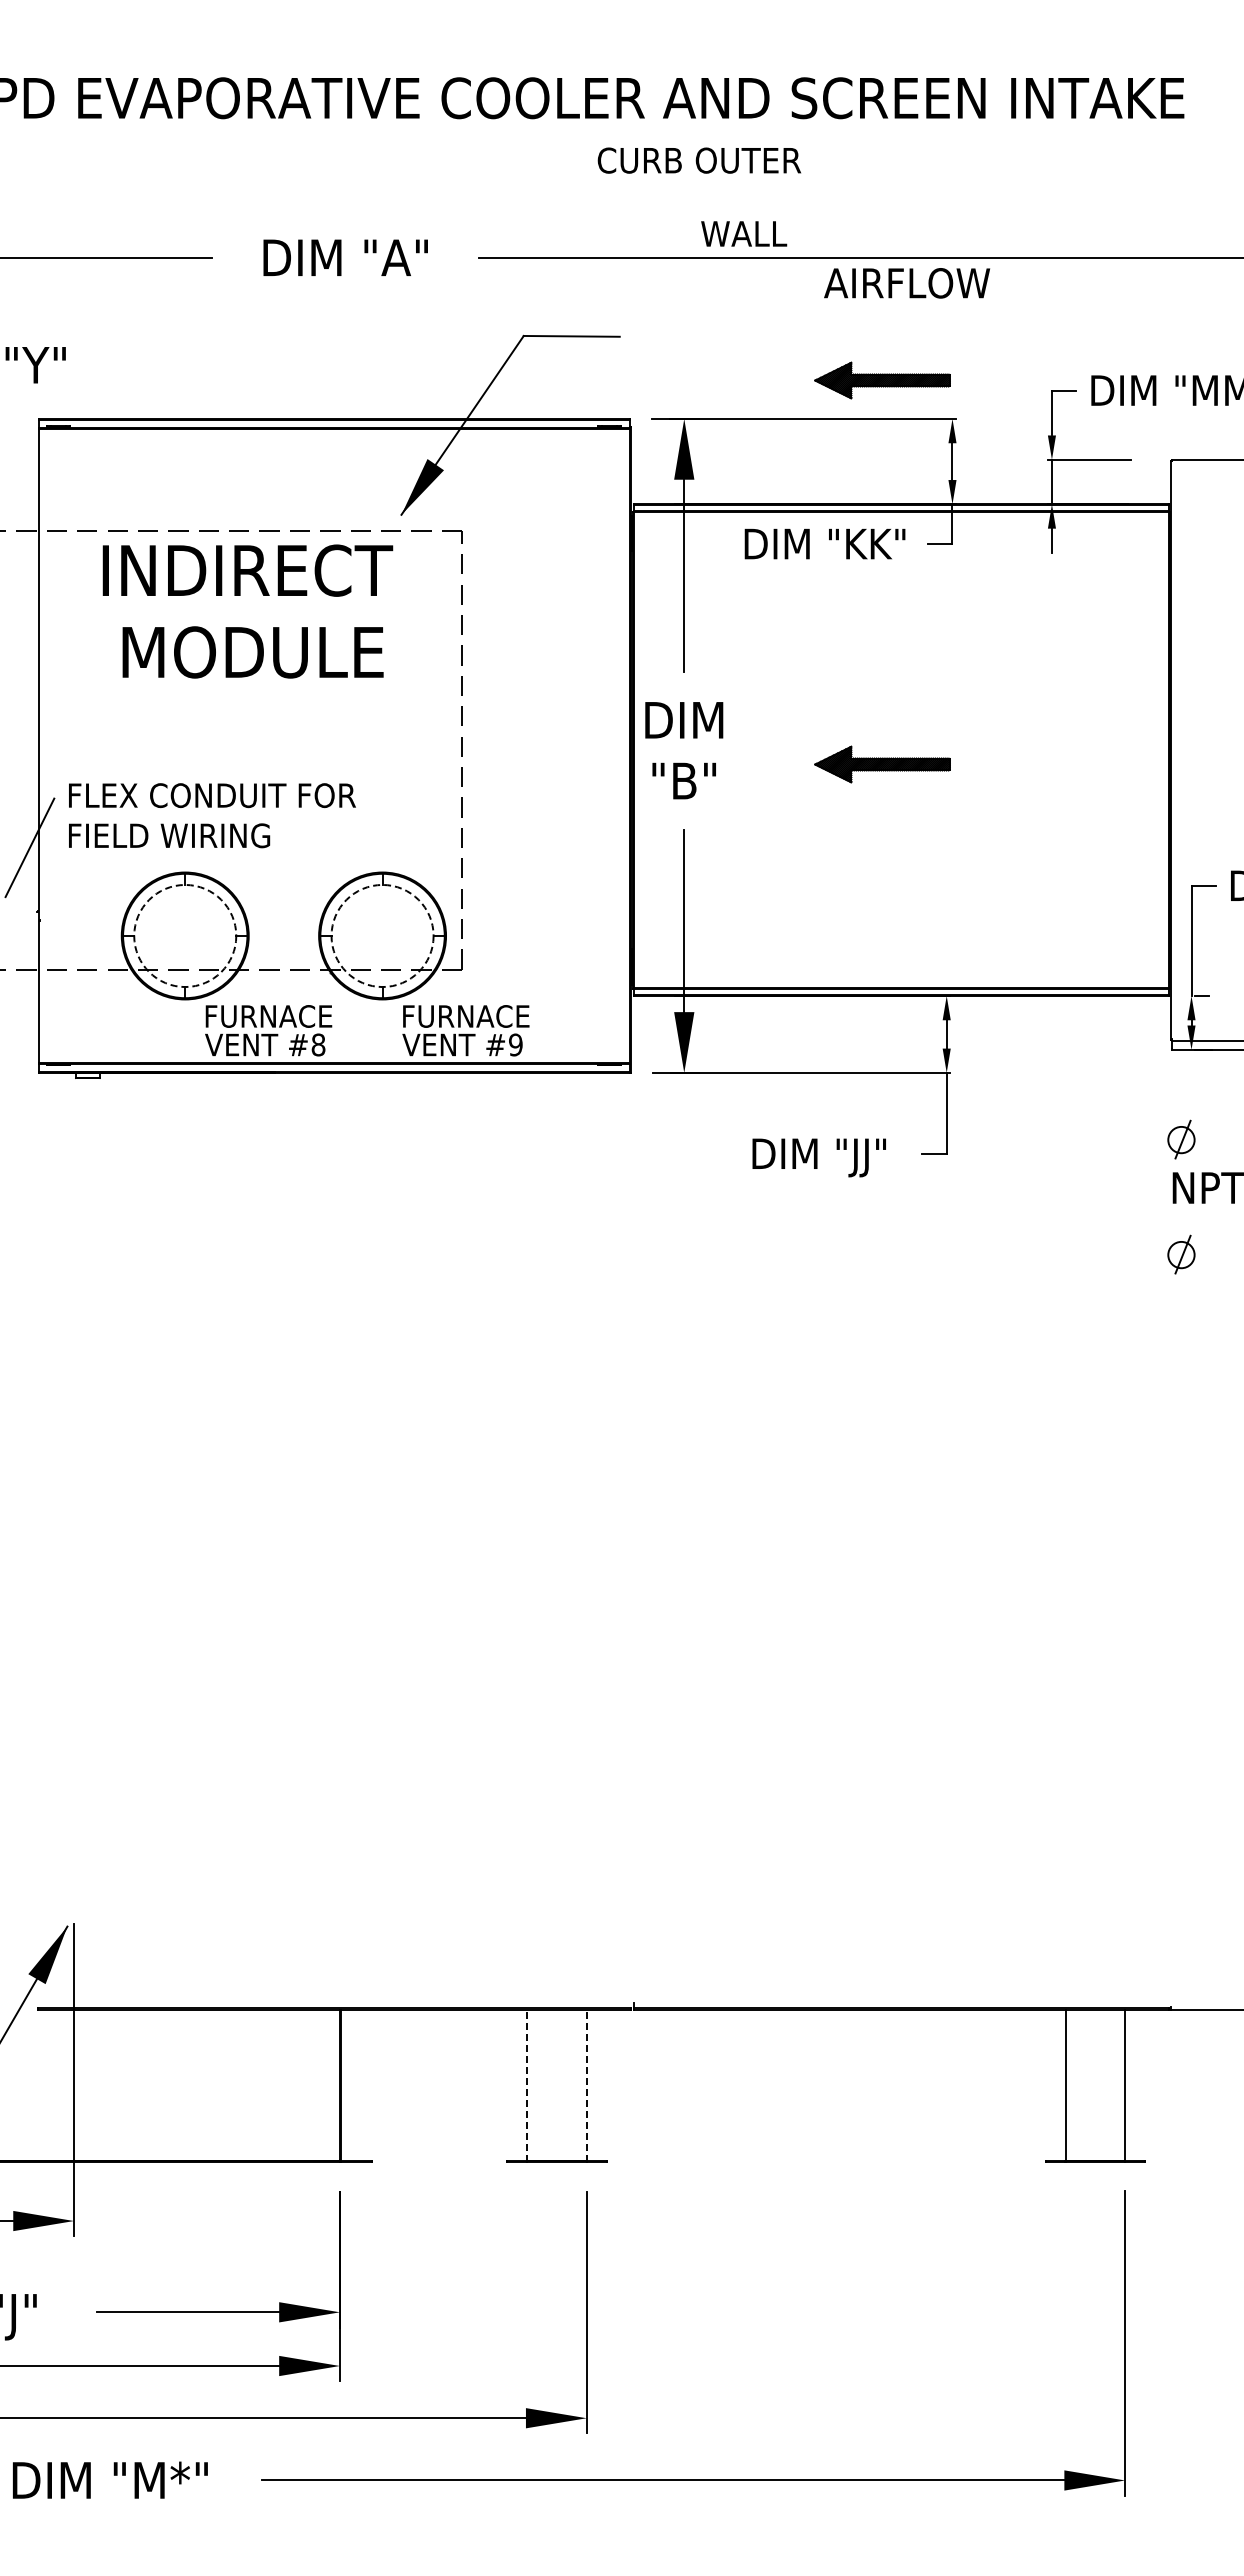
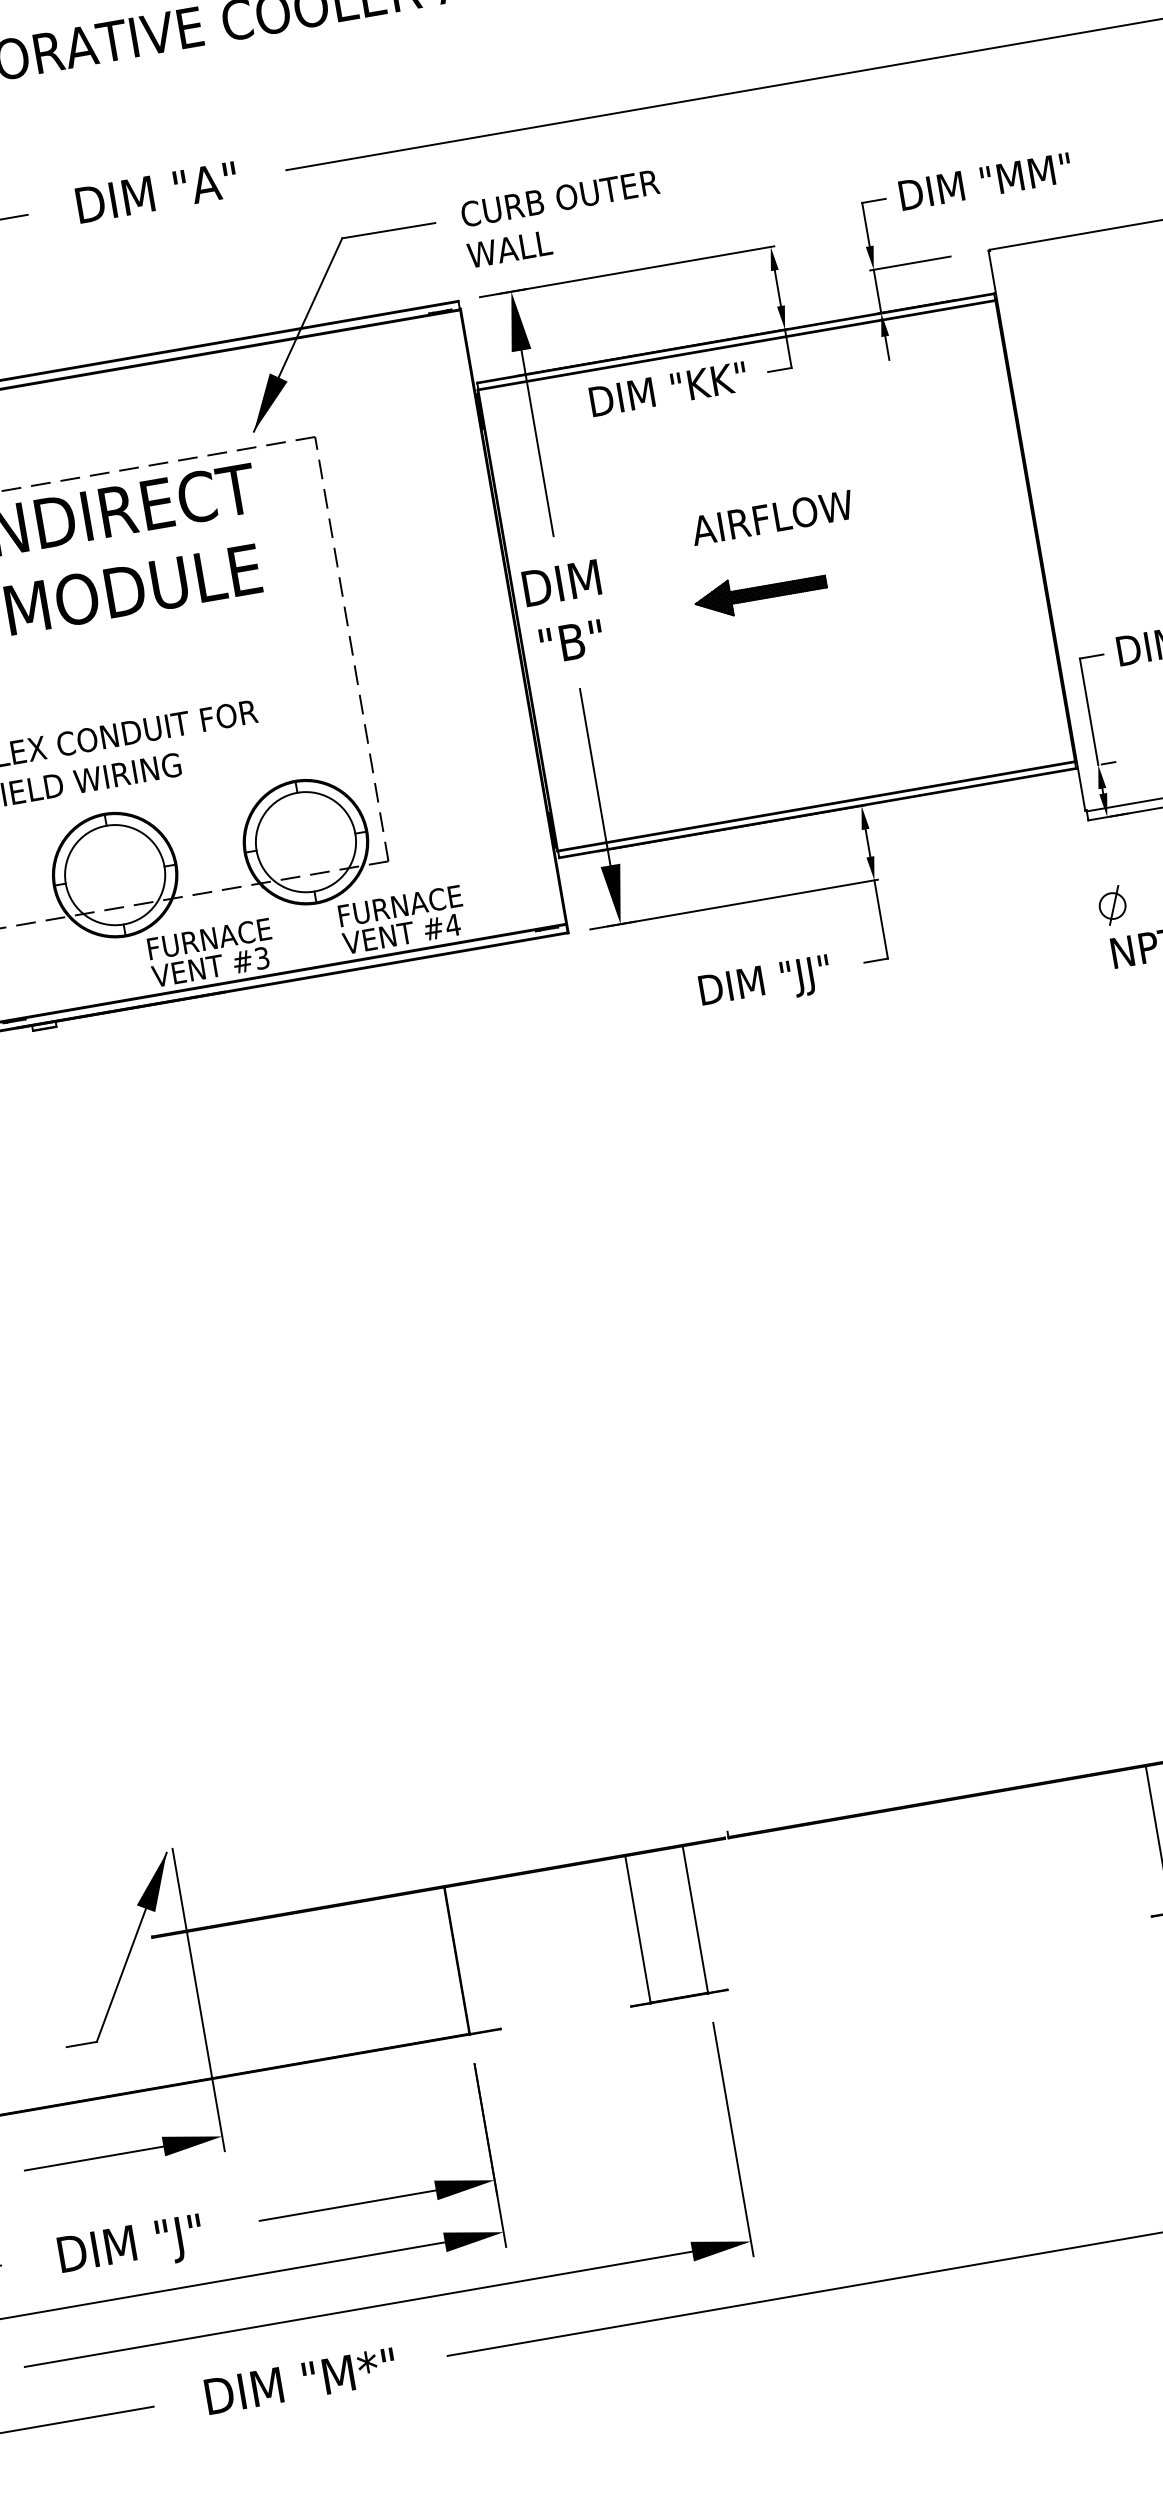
text: (699, 160) -> (560, 198), moved
text: (744, 233) -> (510, 248), moved
text: (907, 283) -> (772, 518), moved
part: (882, 380) -> (696, 221), removed
circle: (185, 935) -> (115, 874), dashed -> solid
circle: (382, 935) -> (305, 841), dashed -> solid
text: (318, 1044) -> (262, 957), #8 -> #3
text: (515, 1044) -> (452, 924), #9 -> #4
part: (1181, 1254) -> (1131, 1016), removed
line: (527, 2085) -> (638, 1929), dashed -> solid
line: (586, 2085) -> (695, 1919), dashed -> solid

